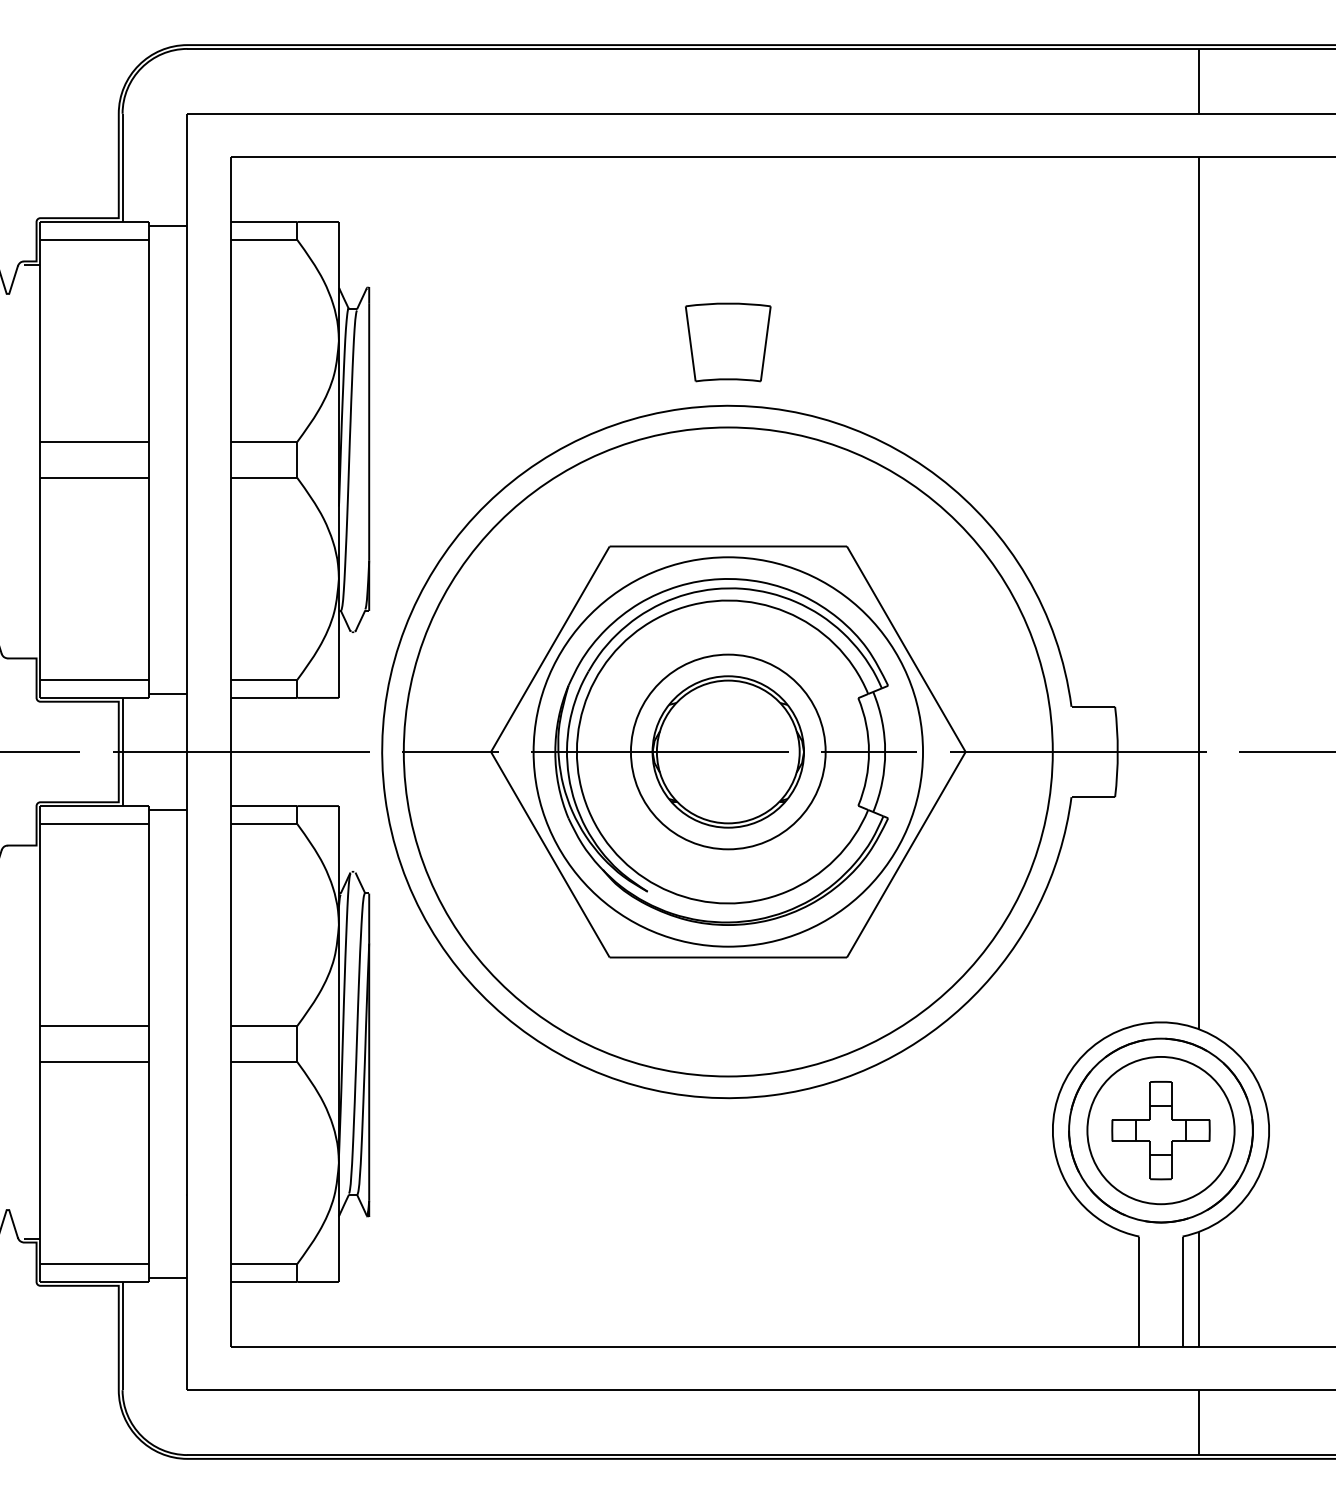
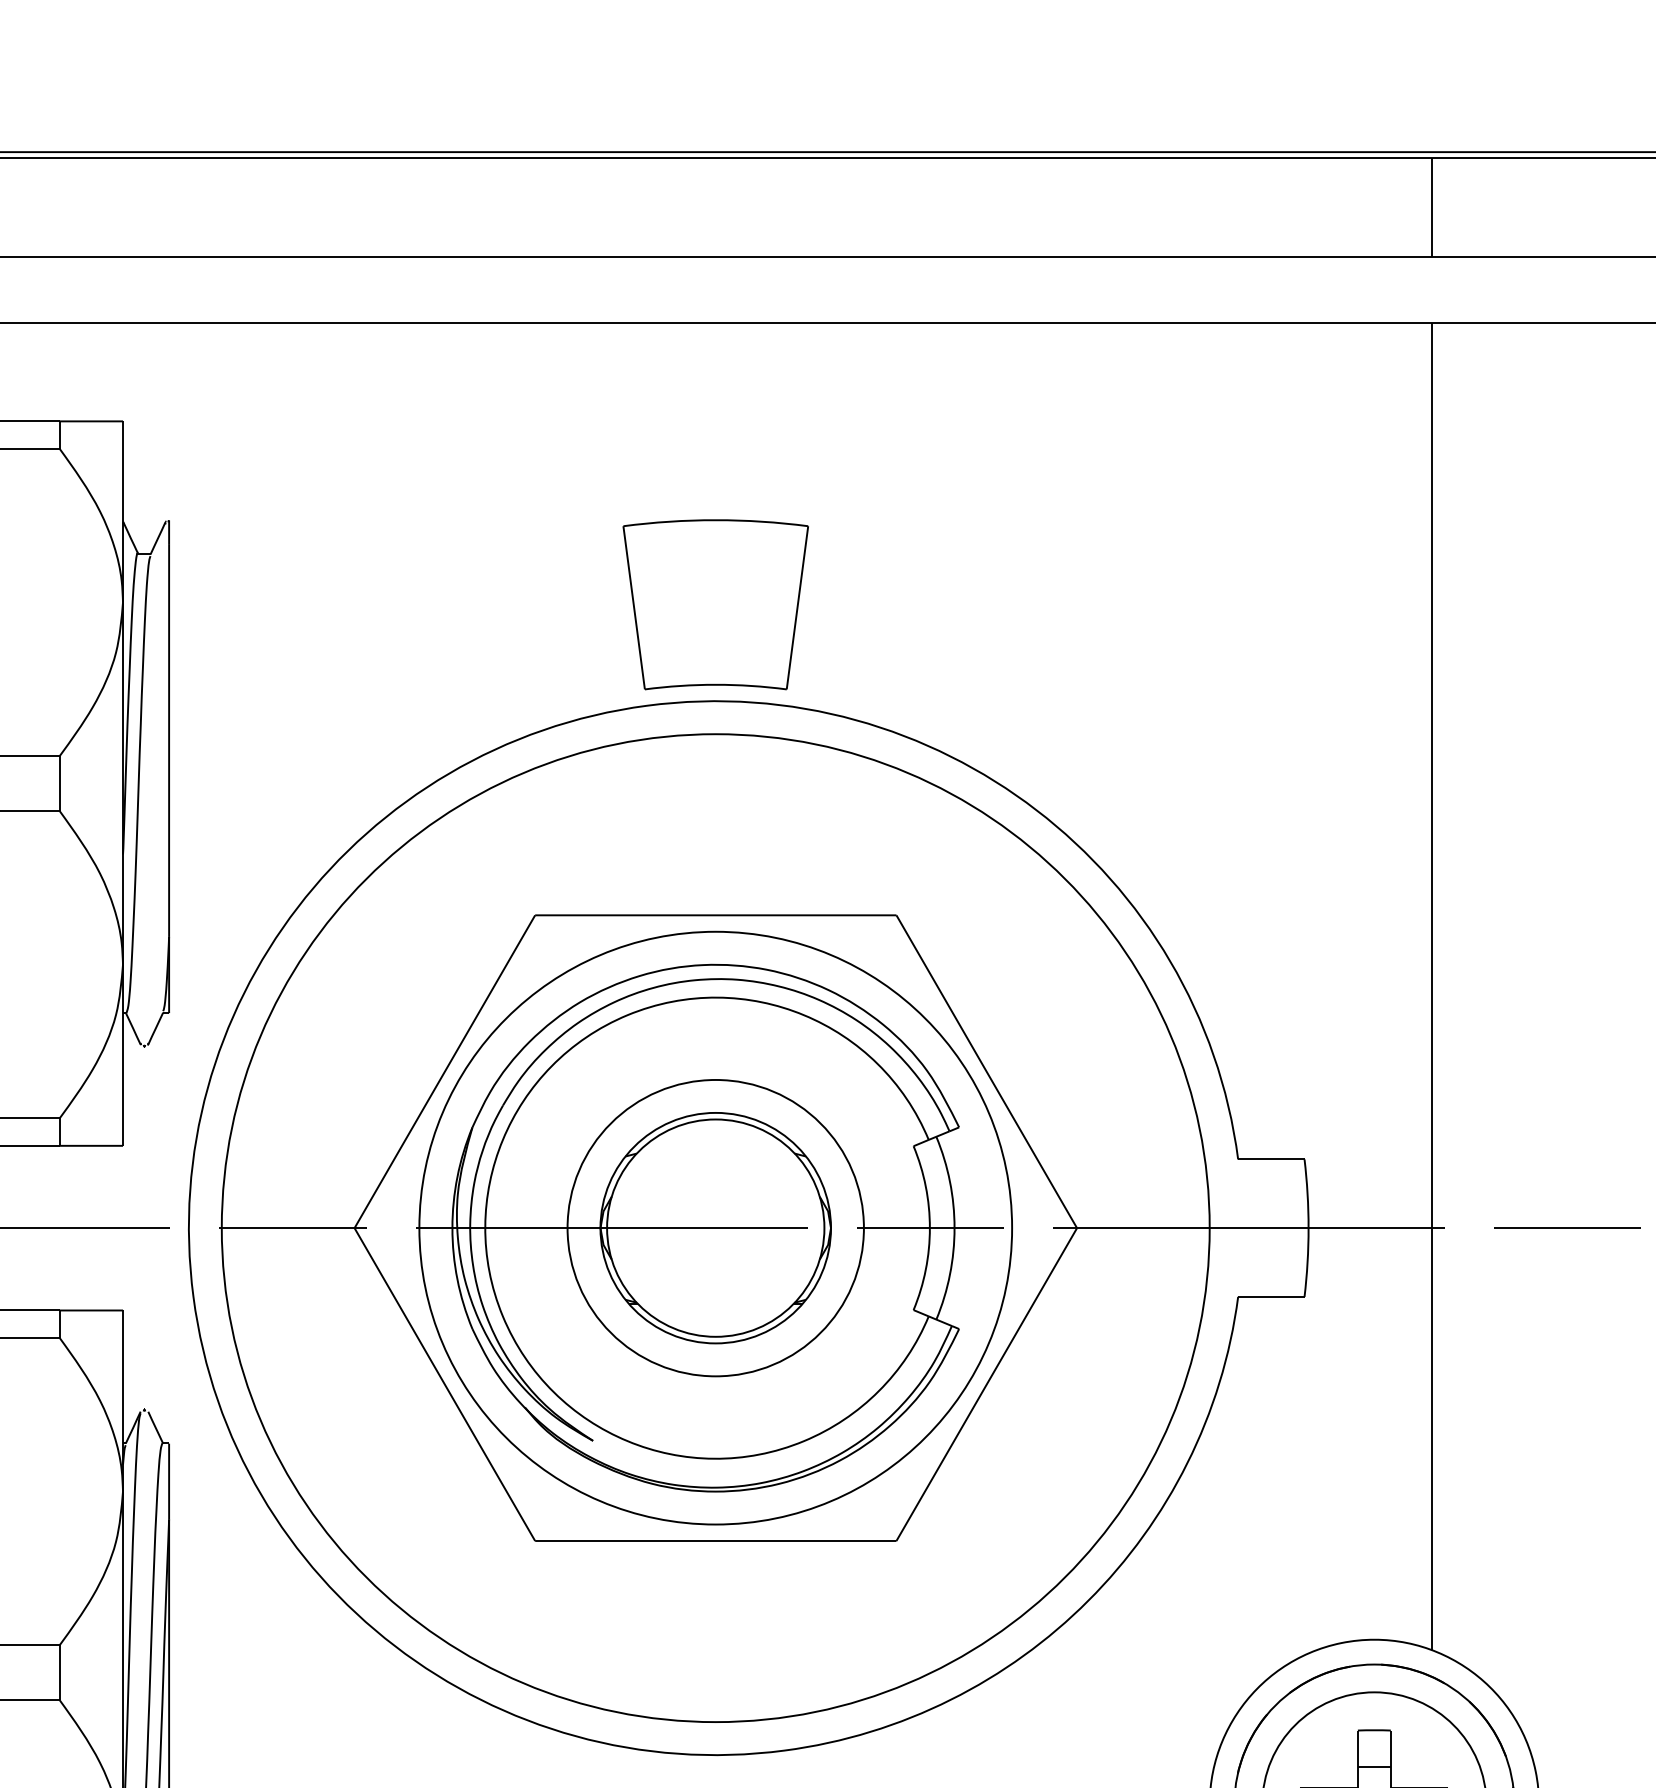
part: (727, 342) -> (714, 604), size x1.43

